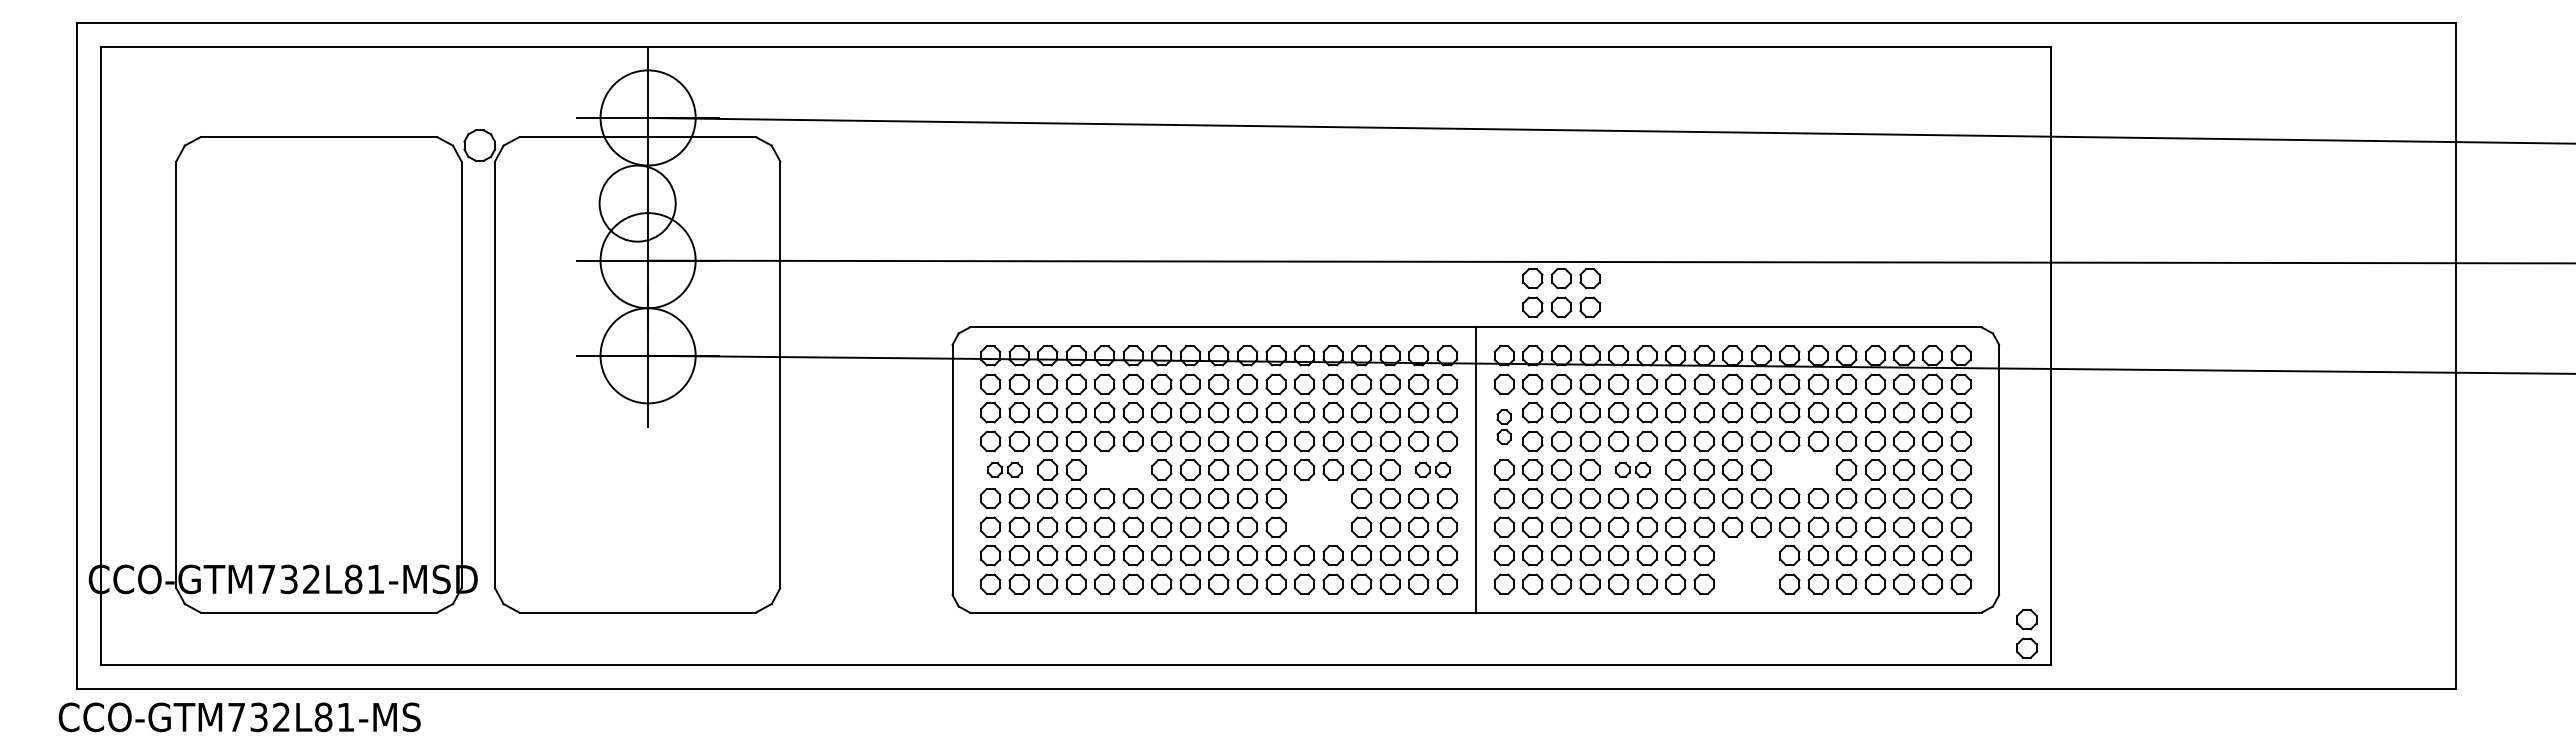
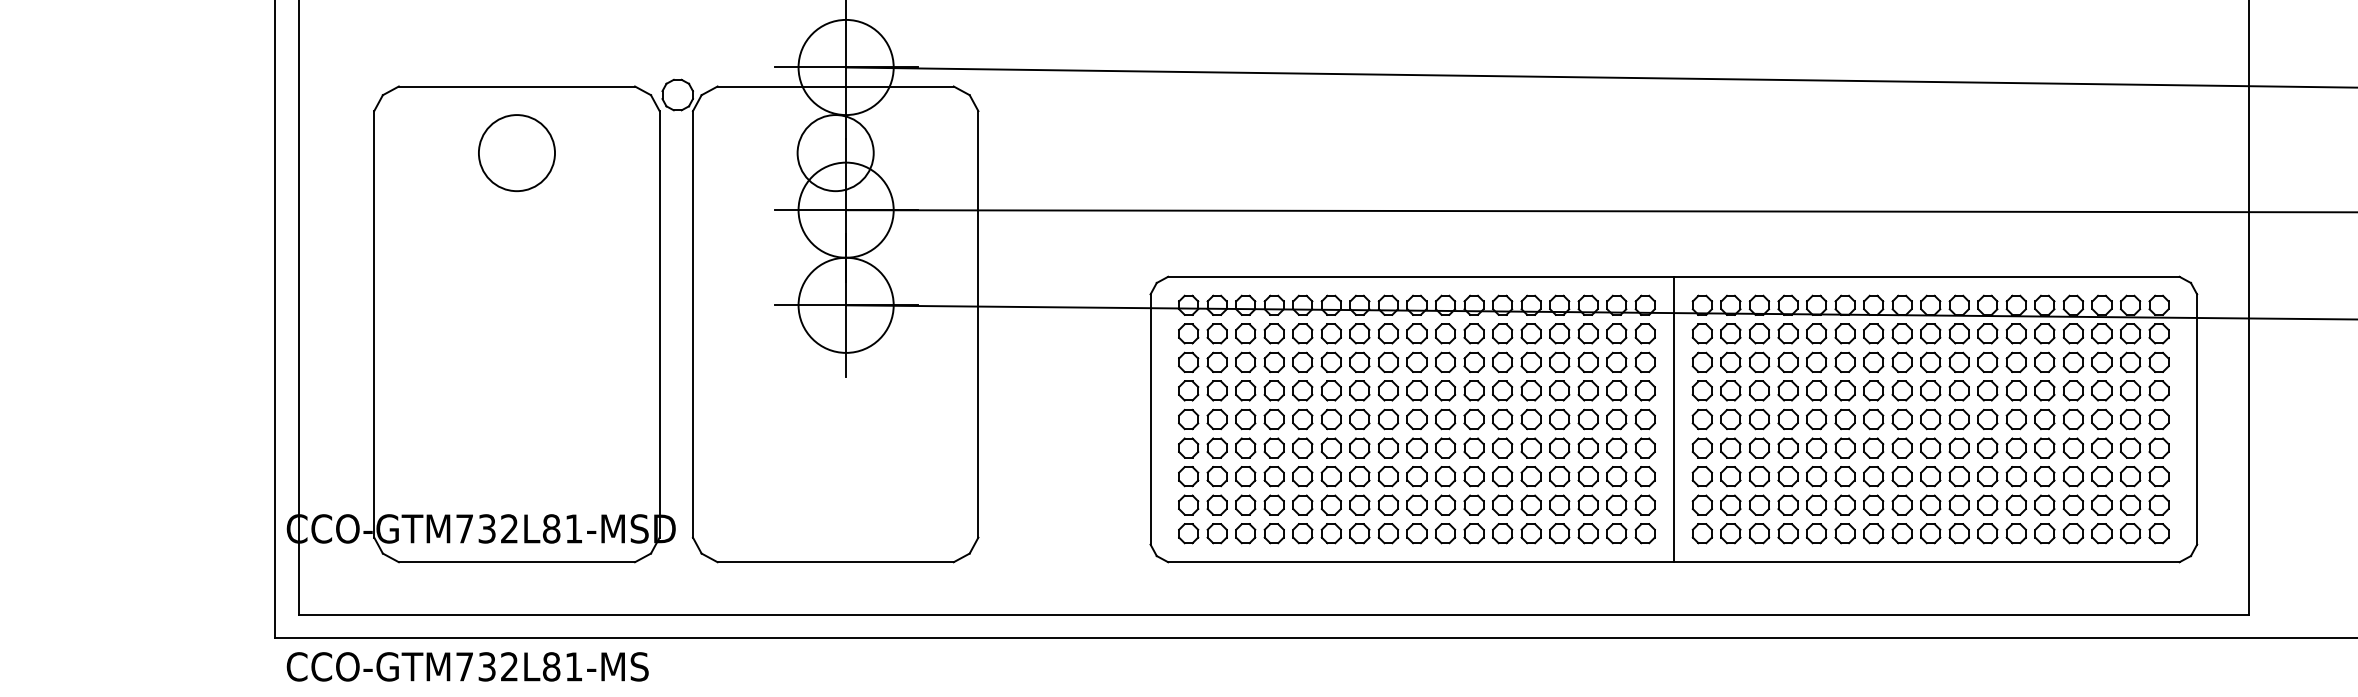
circle: (318, 203) -> (516, 153), added
part: (1561, 292) -> (1759, 242), removed
part: (1503, 426) -> (1701, 376), size x1.43
part: (1004, 469) -> (1202, 419), size x1.43
part: (1118, 469) -> (1316, 419), added
part: (1432, 469) -> (1630, 419), size x1.43
part: (1632, 469) -> (1830, 419), size x1.43
part: (1803, 469) -> (2001, 419), added
part: (1312, 505) -> (1510, 455), added
part: (1740, 562) -> (1938, 512), added
part: (2026, 633) -> (2224, 583), removed
text: (239, 717) -> (467, 667), moved

